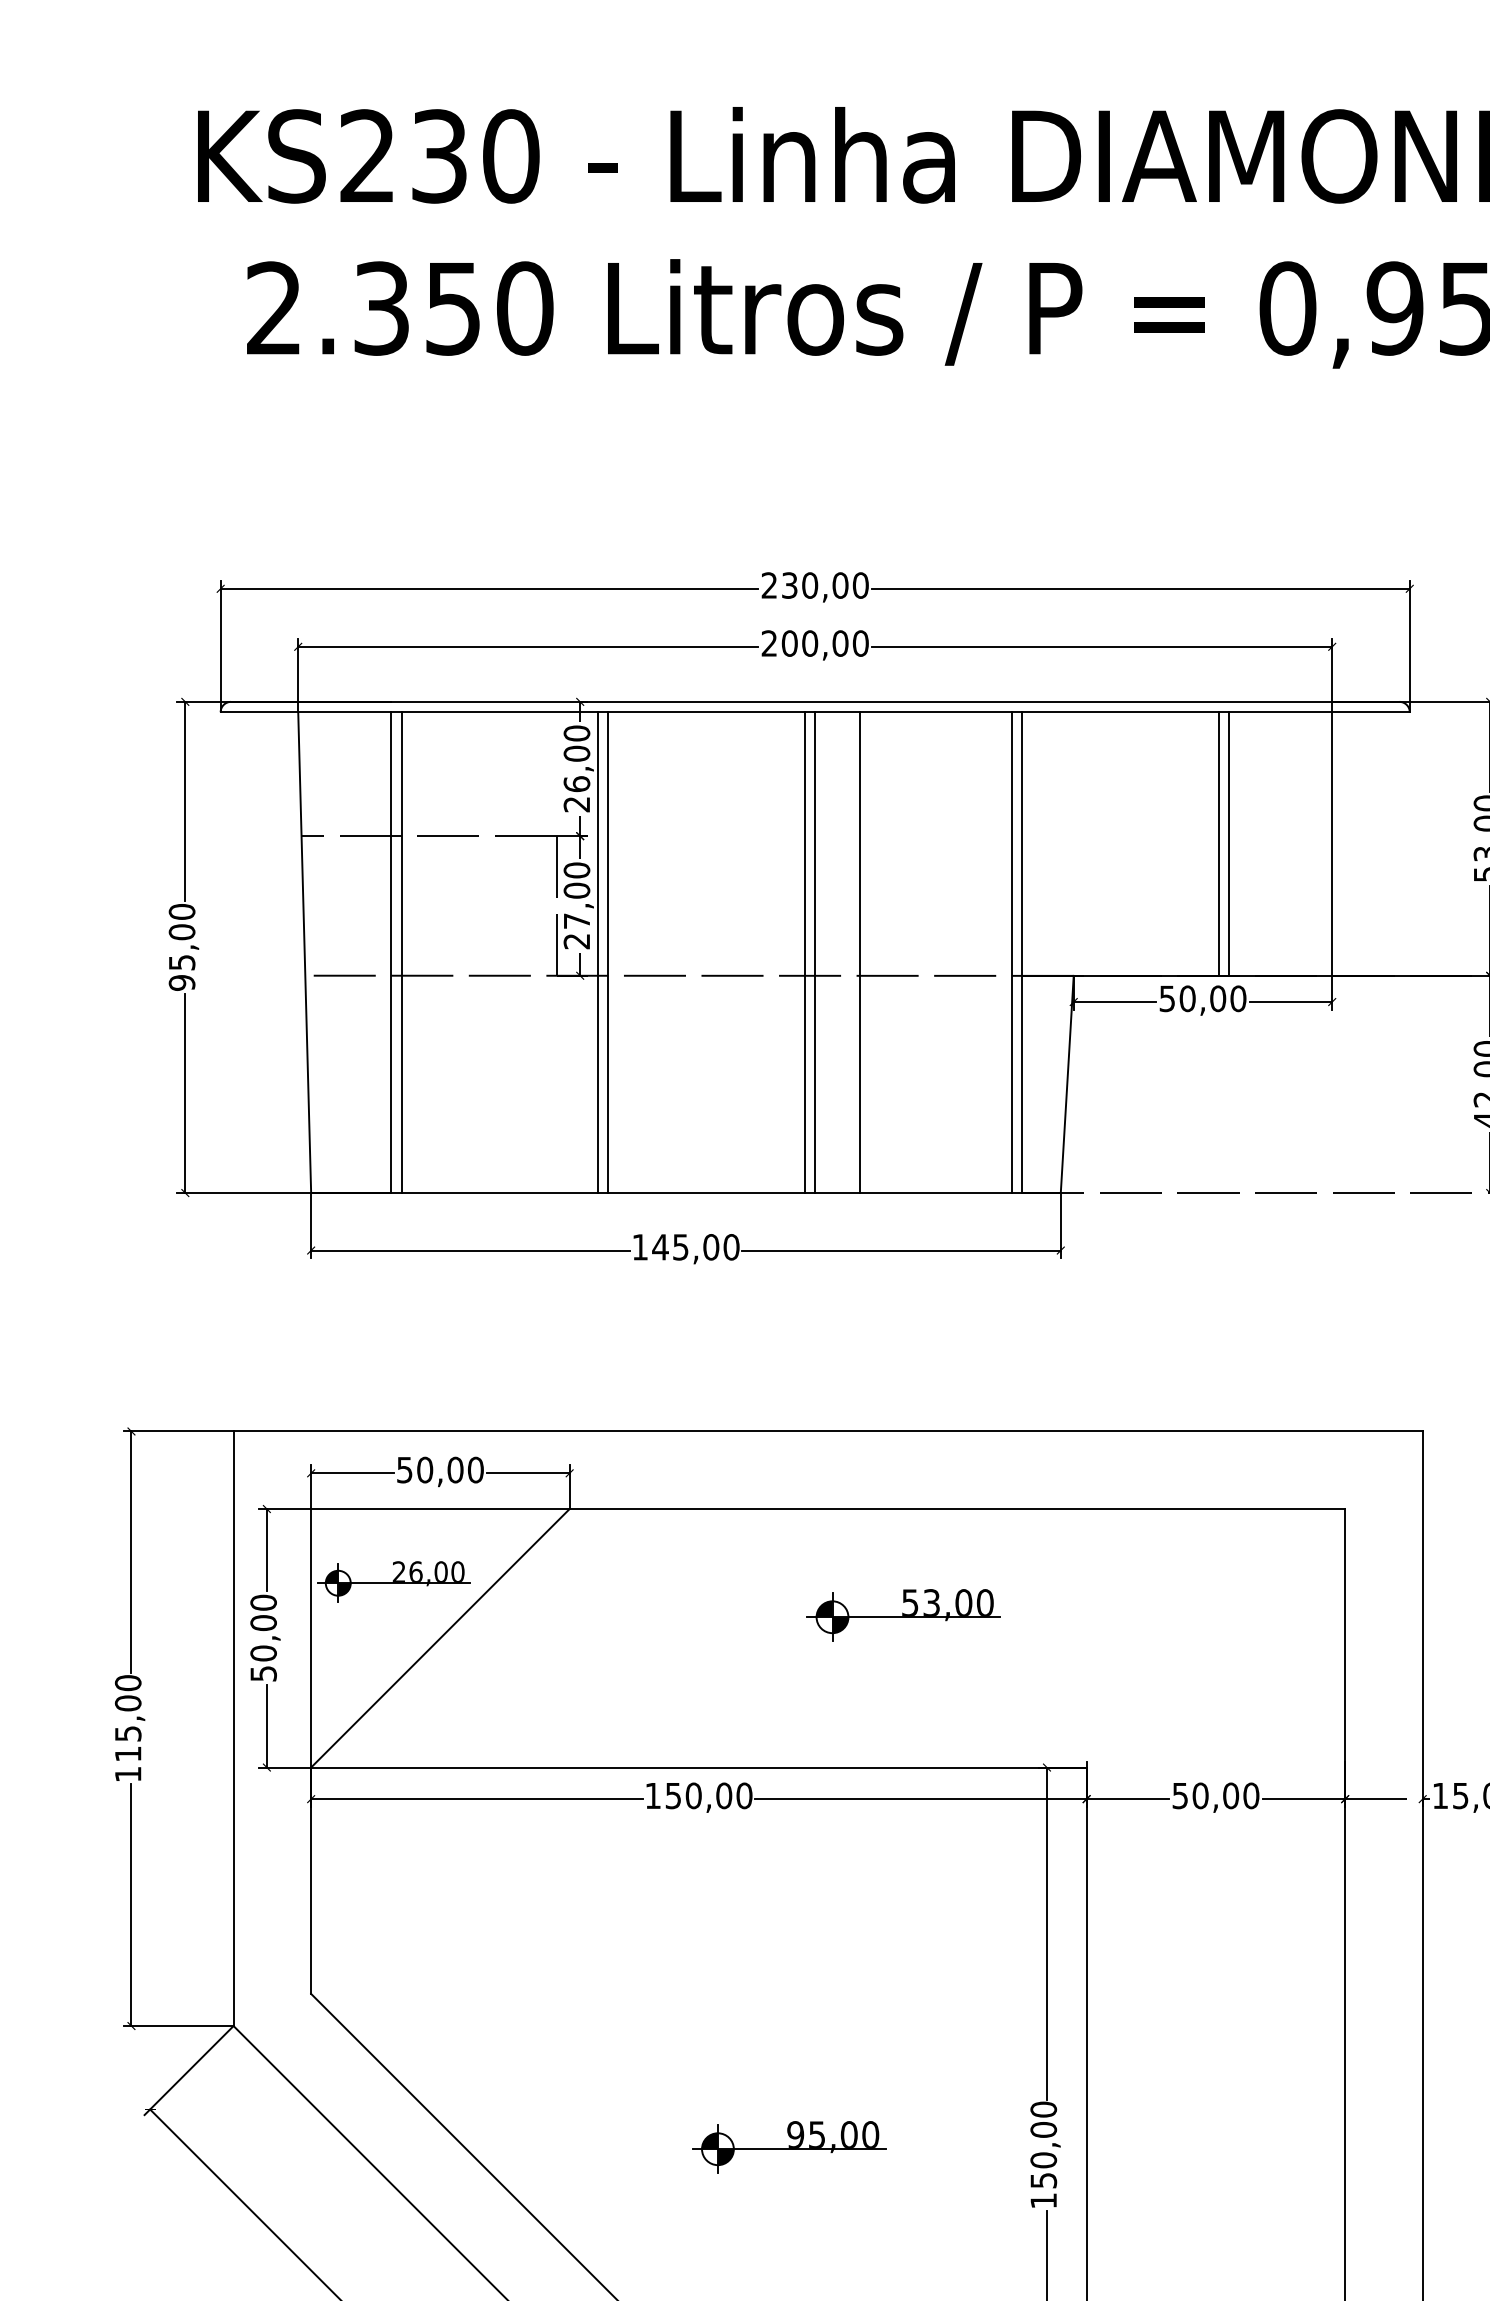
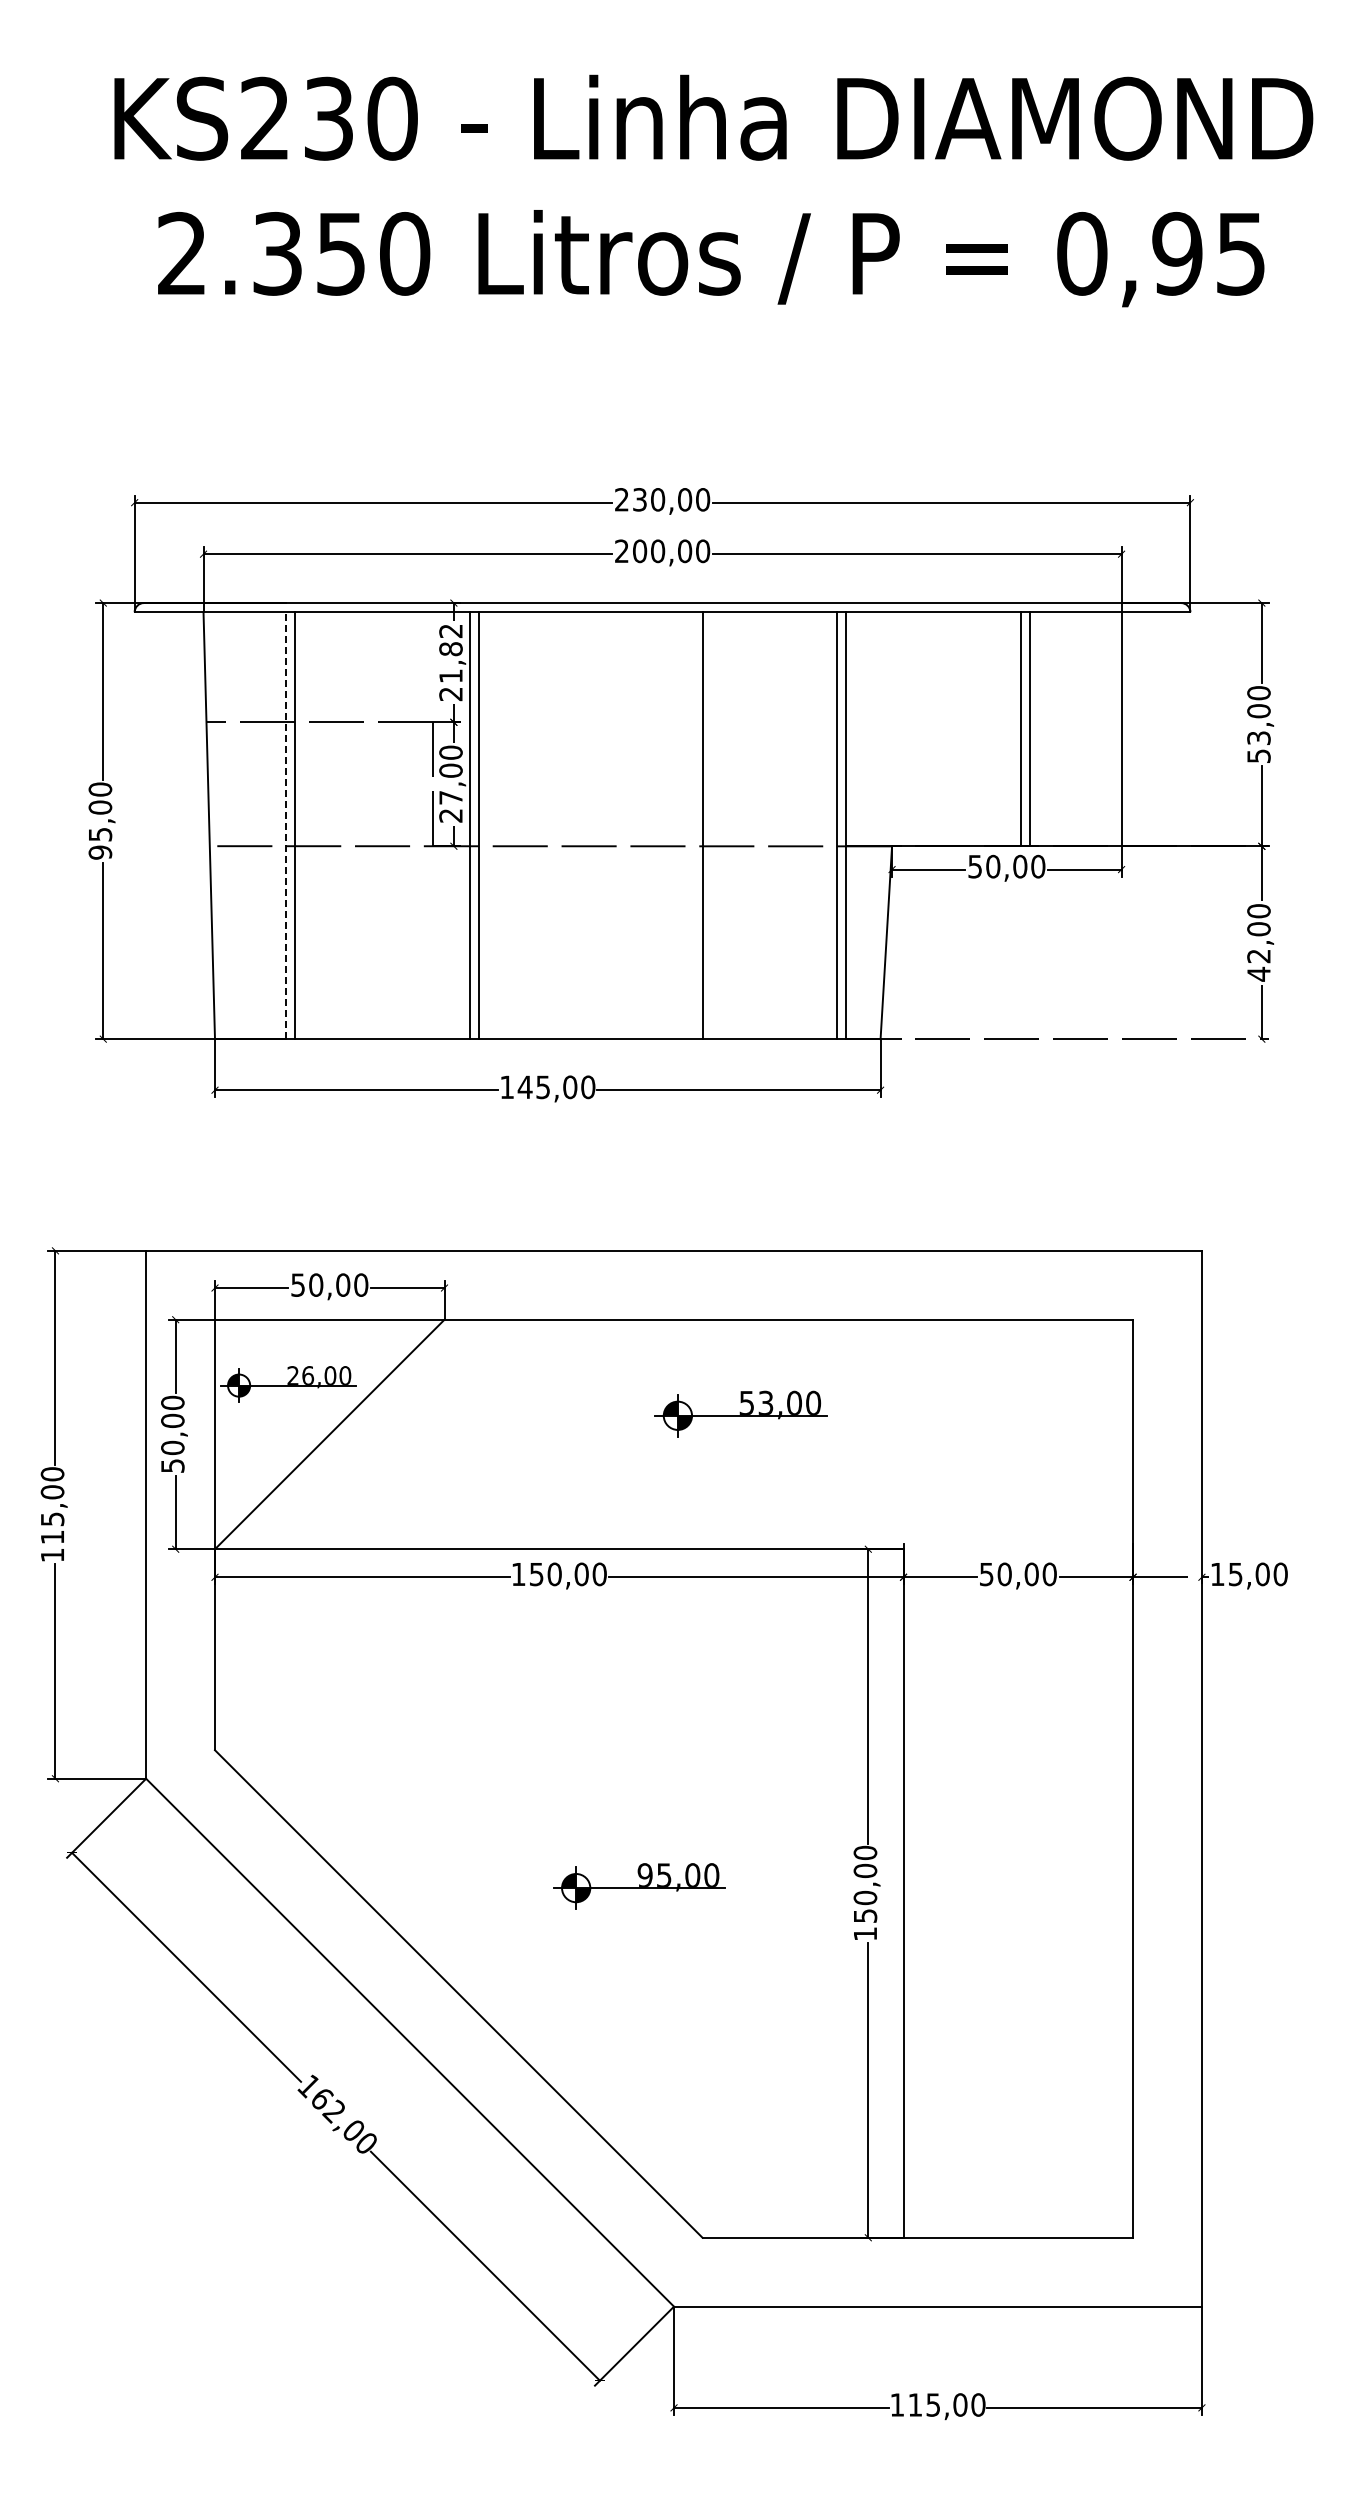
text: (576, 758) -> (450, 653), 26,00 -> 21,82
line: (391, 952) -> (286, 825), solid -> dashed
line: (805, 952) -> (653, 825), removed
line: (815, 952) -> (662, 825), removed

